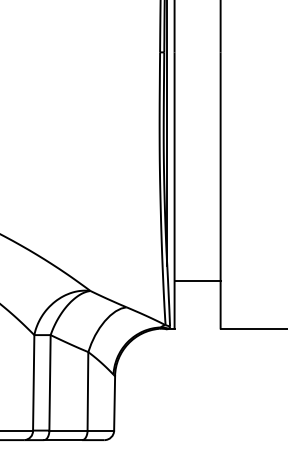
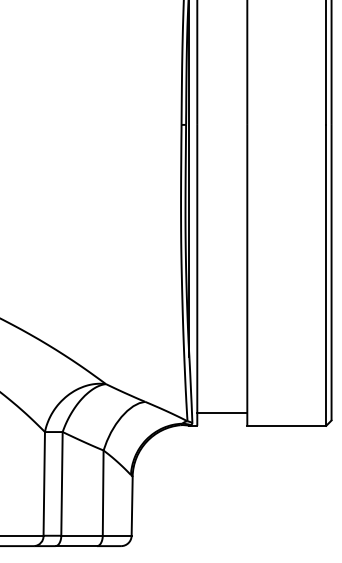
line: (197, 281) -> (222, 413), moved

